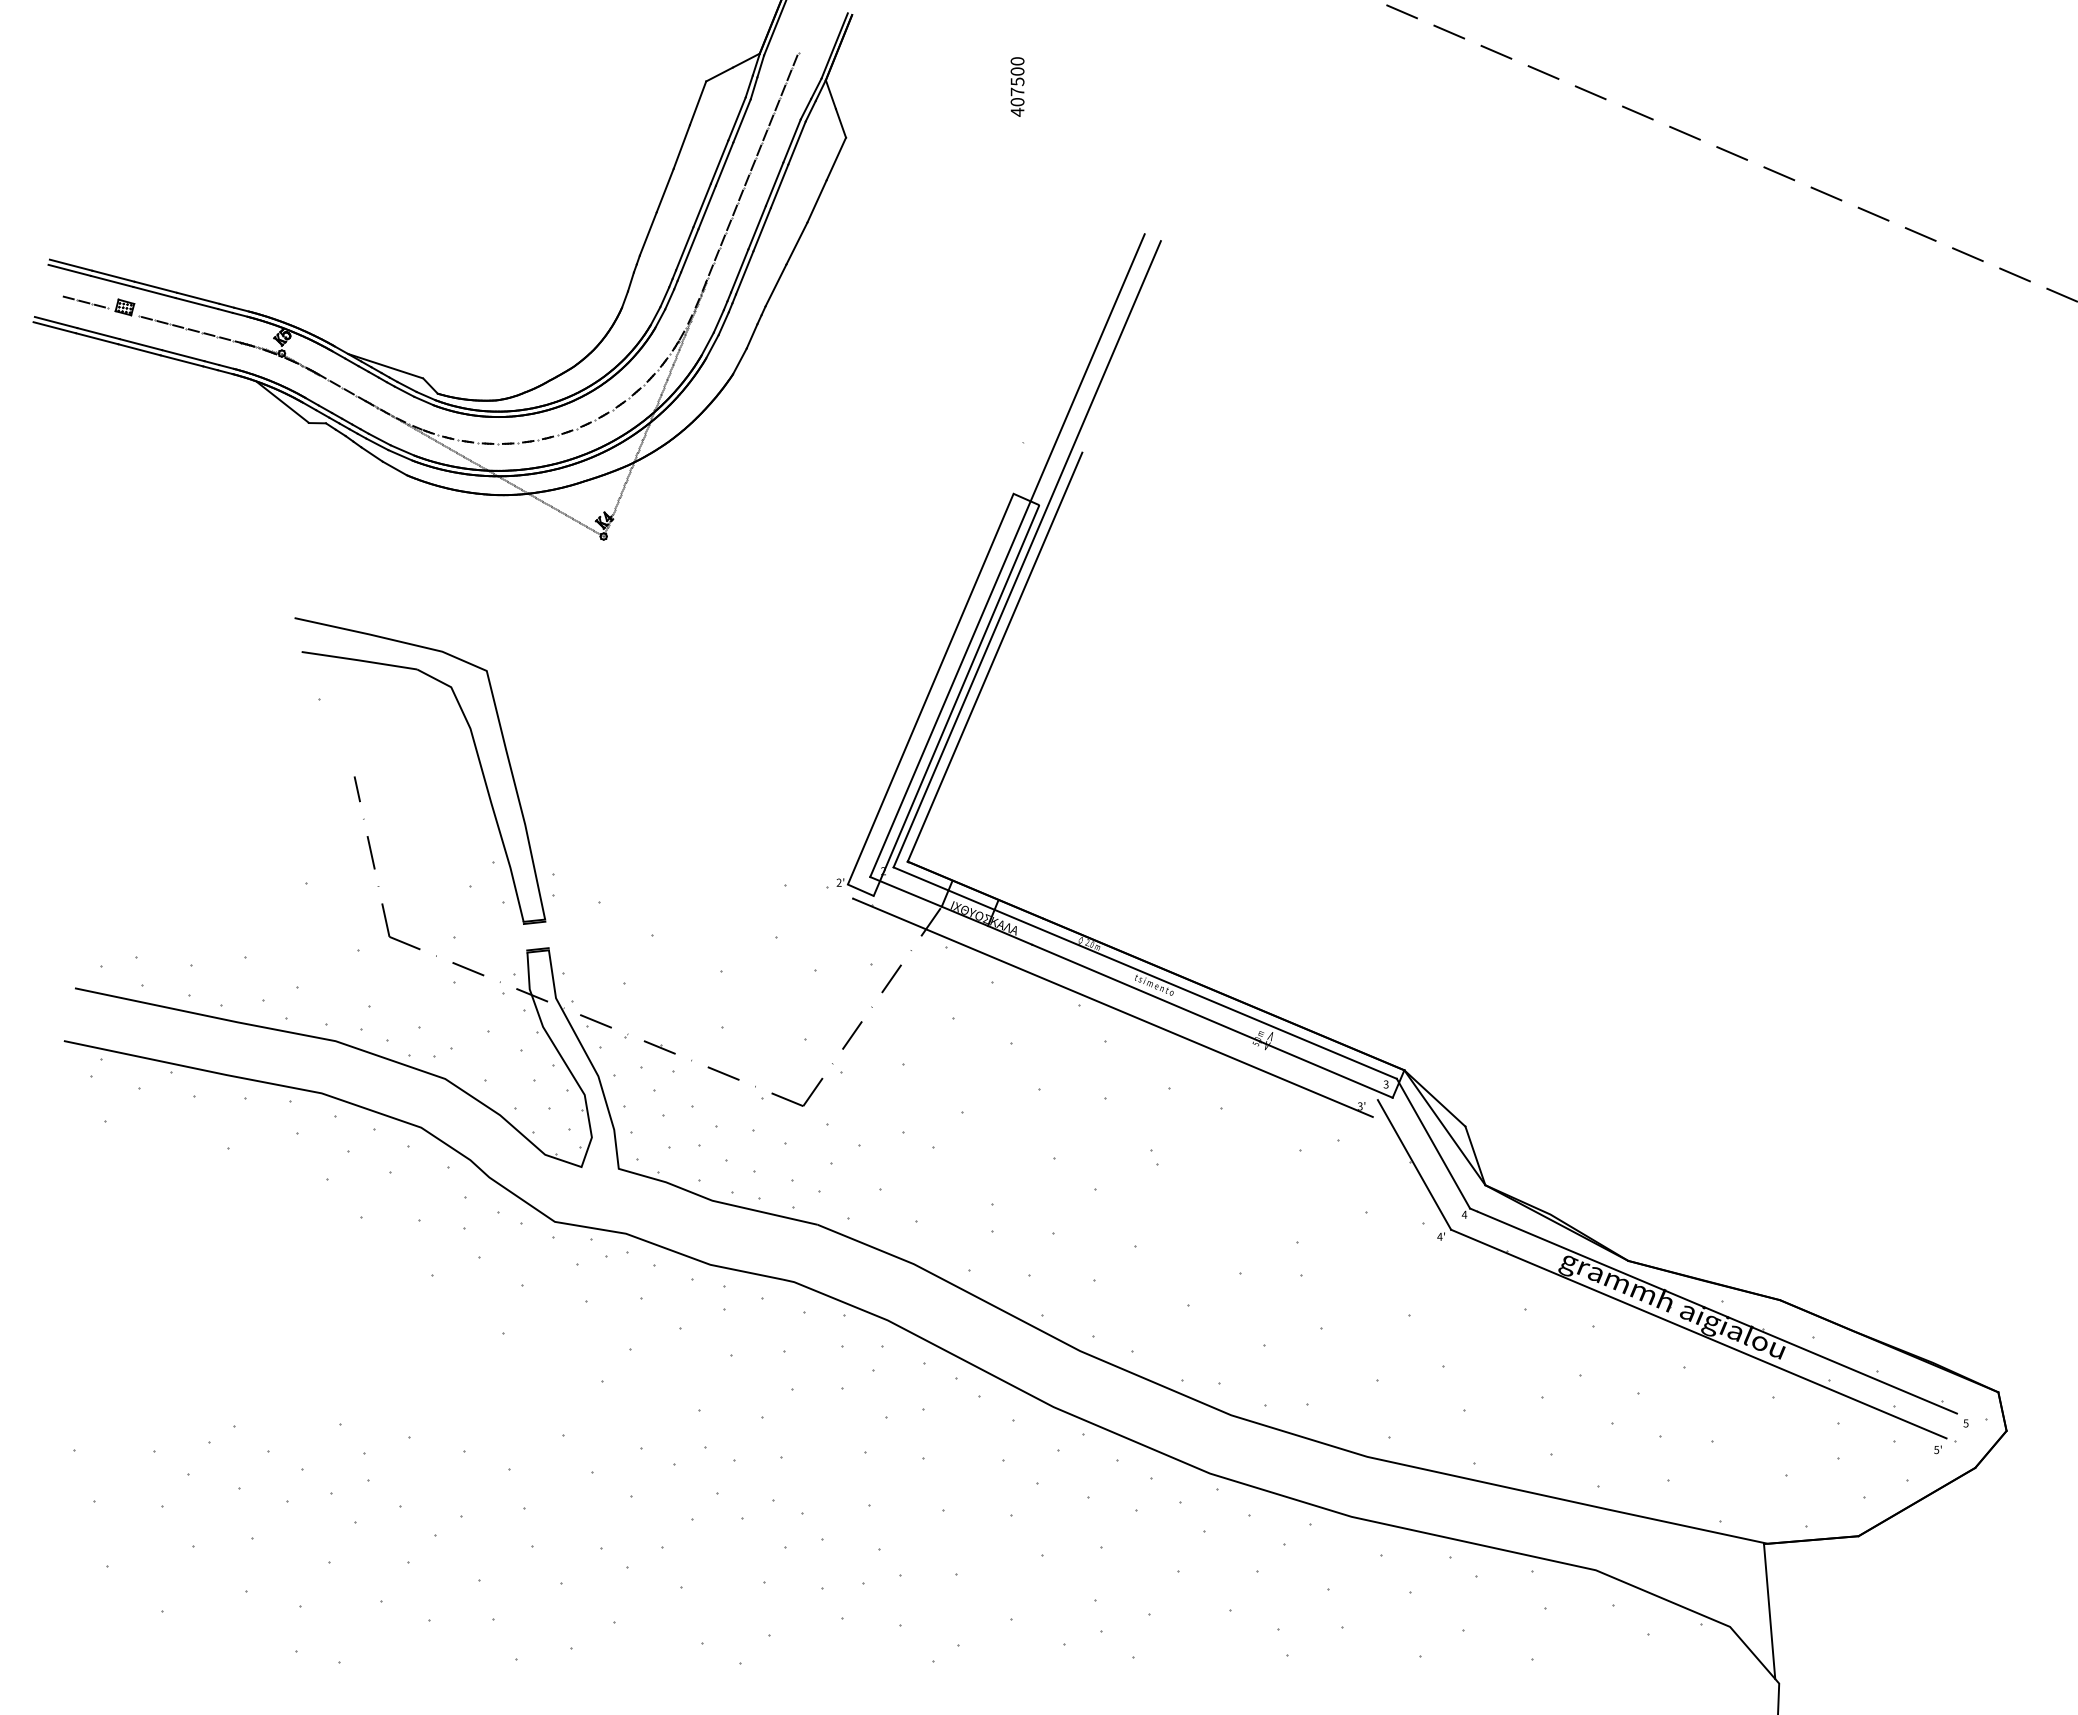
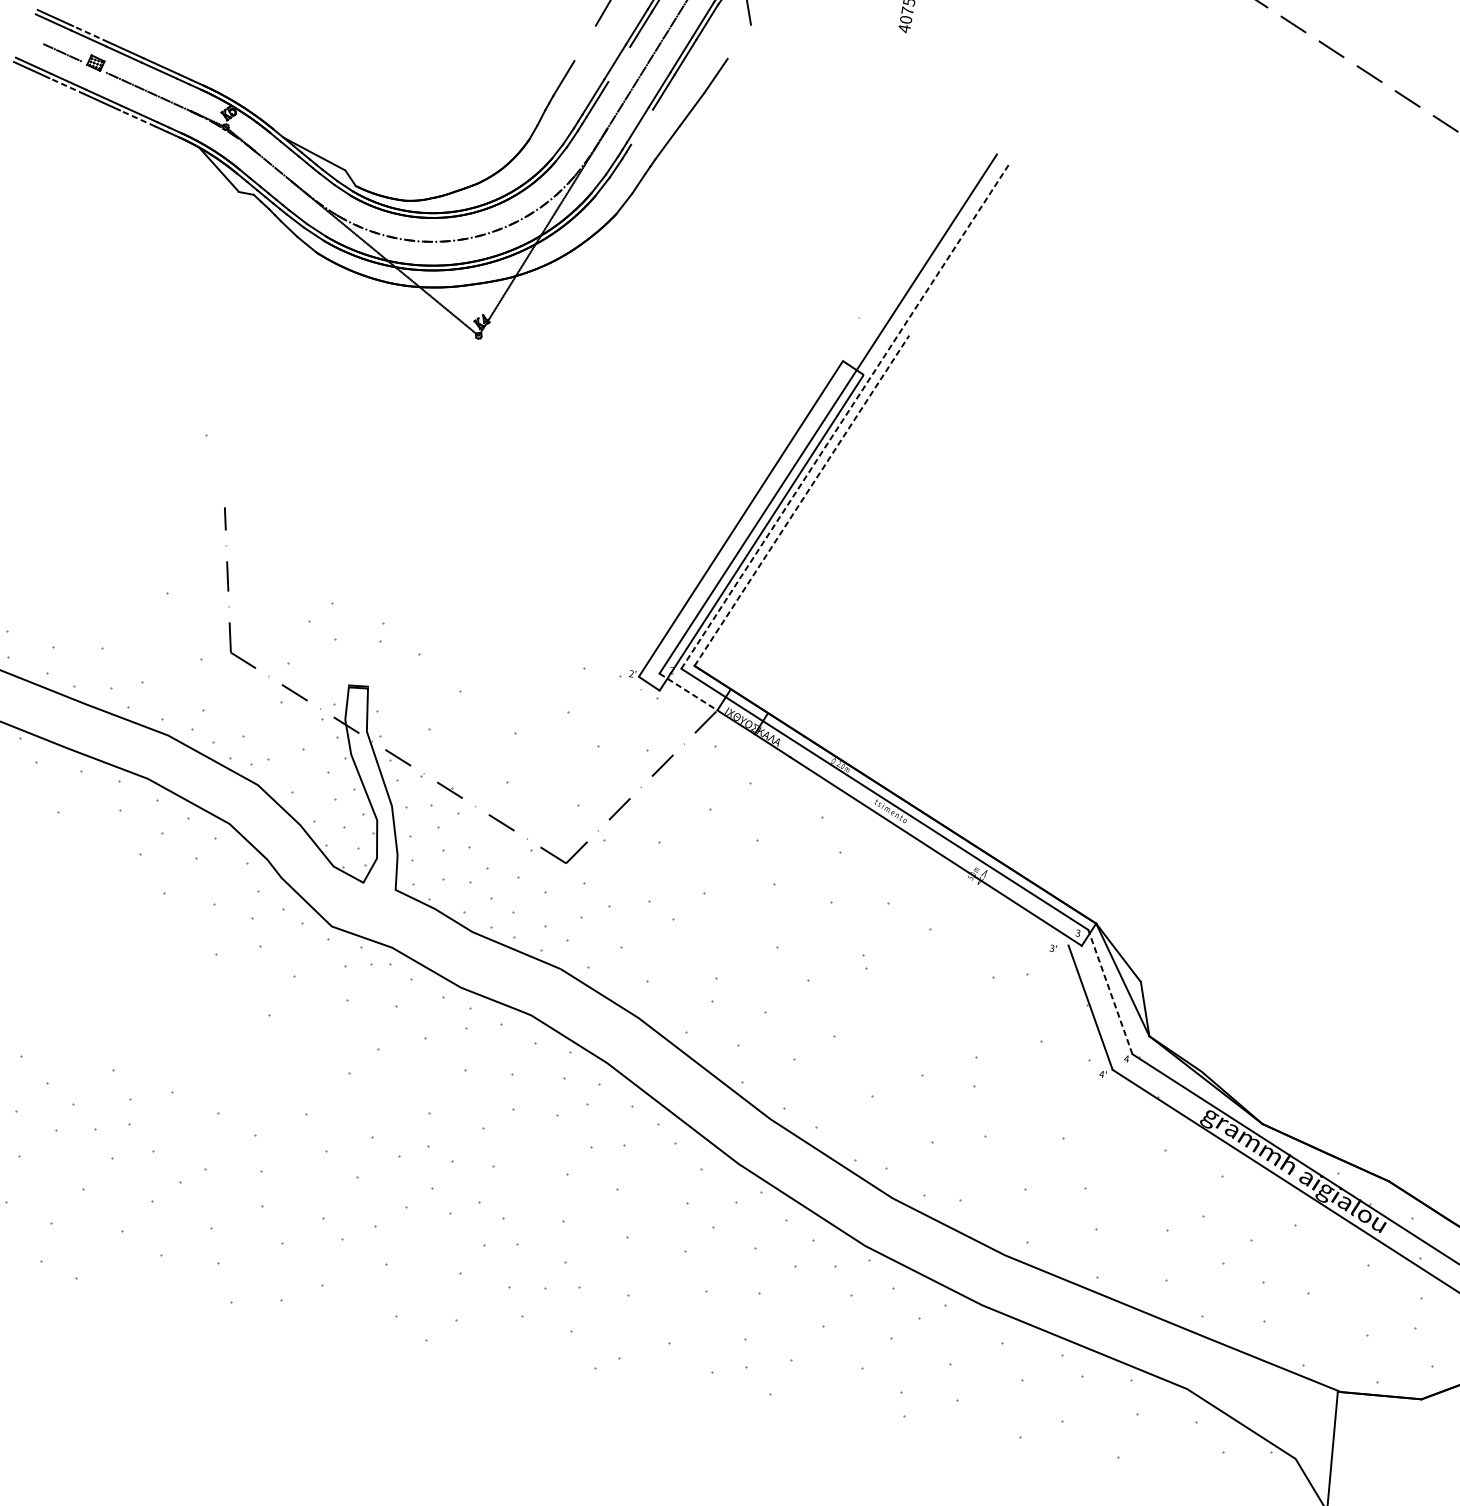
line: (836, 158) -> (739, 41), removed
line: (664, 190) -> (584, 43), removed
line: (706, 207) -> (618, 64), removed
line: (744, 272) -> (641, 126), removed
line: (113, 276) -> (90, 34), solid -> dashed
line: (97, 338) -> (67, 86), solid -> dashed
line: (182, 360) -> (138, 118), solid -> dashed
line: (1027, 553) -> (846, 415), solid -> dashed
line: (995, 656) -> (802, 500), solid -> dashed
part: (476, 754) -> (334, 506), removed
line: (906, 891) -> (688, 691), solid -> dashed
line: (1112, 1007) -> (851, 824), removed
line: (1433, 1143) -> (1110, 991), solid -> dashed

